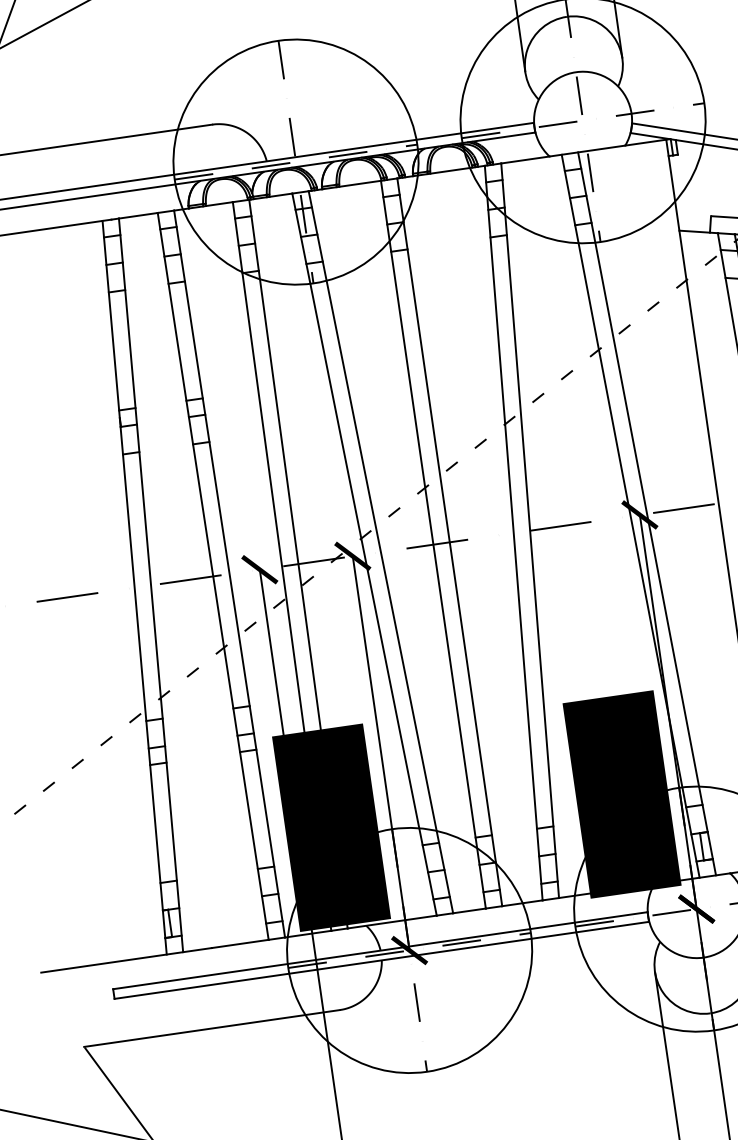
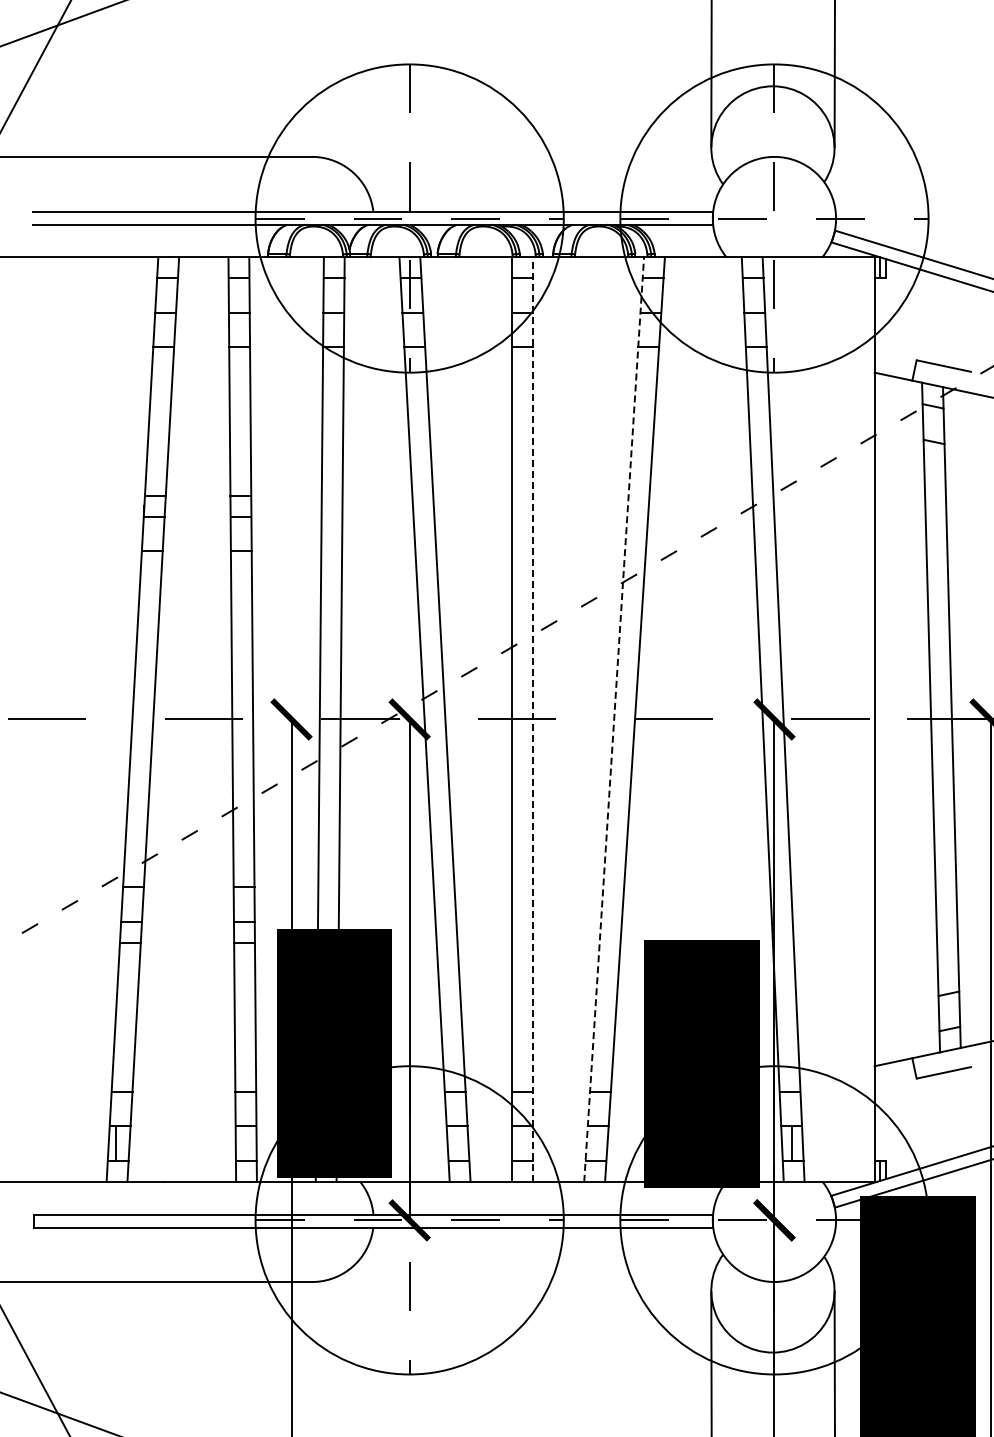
line: (513, 532) -> (614, 718), solid -> dashed
line: (449, 541) -> (532, 718), solid -> dashed

